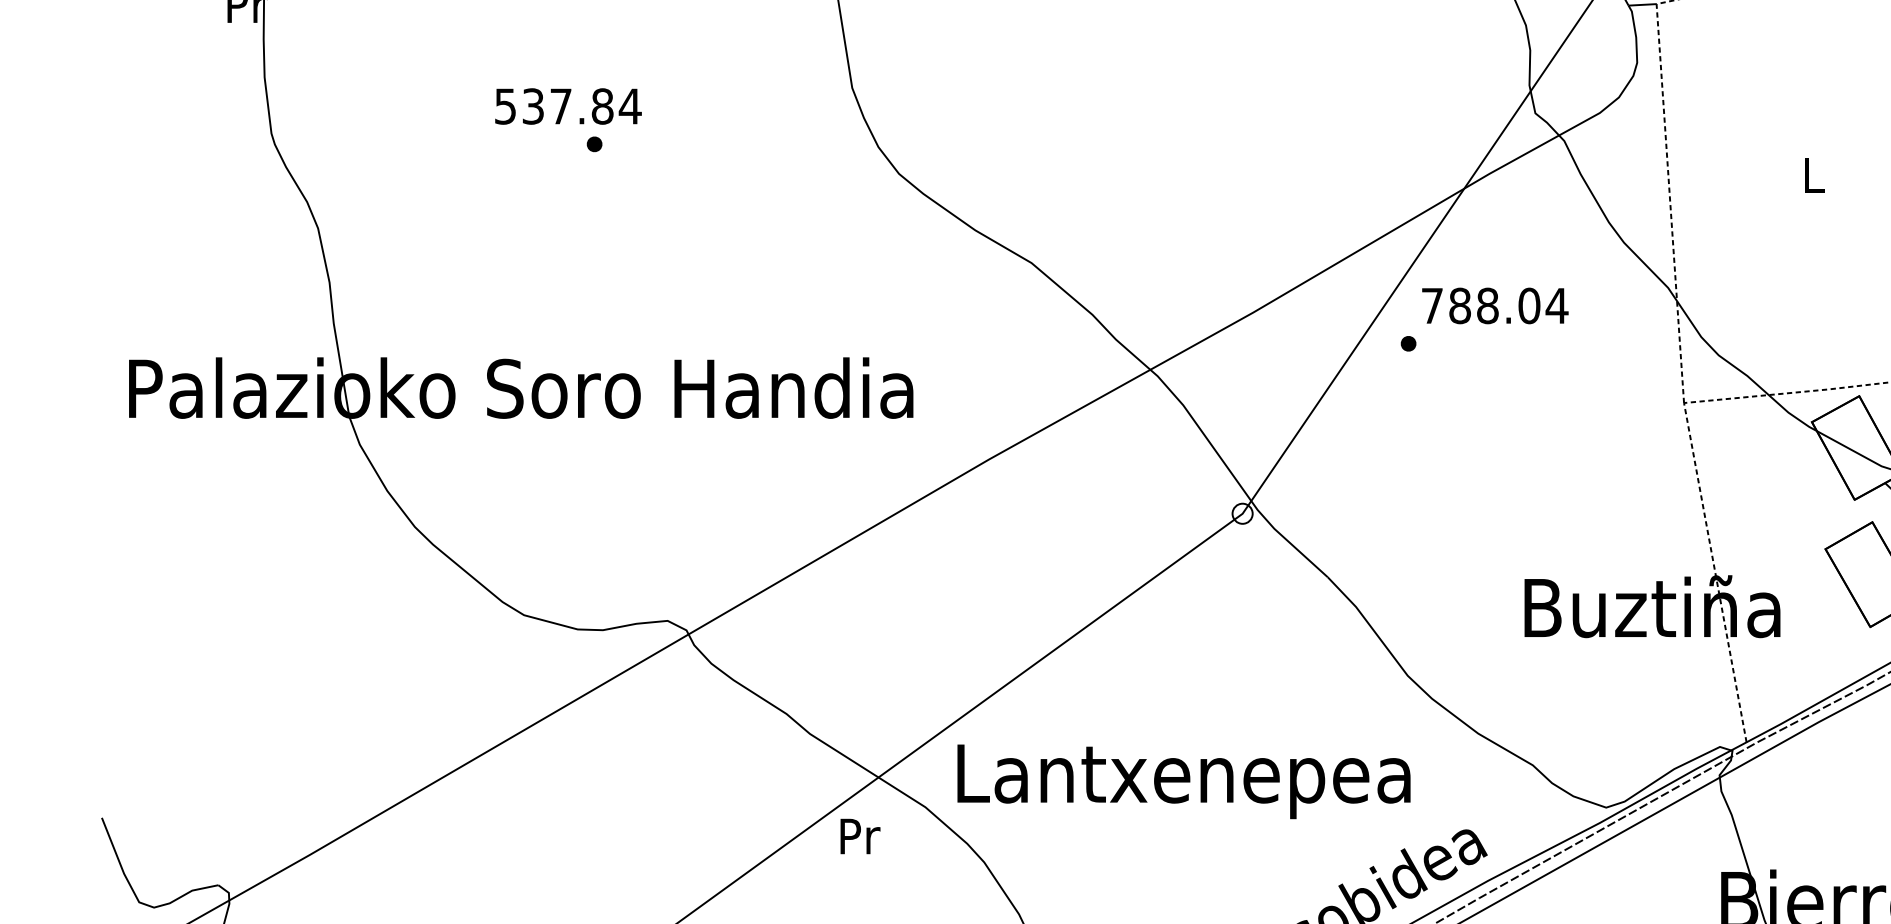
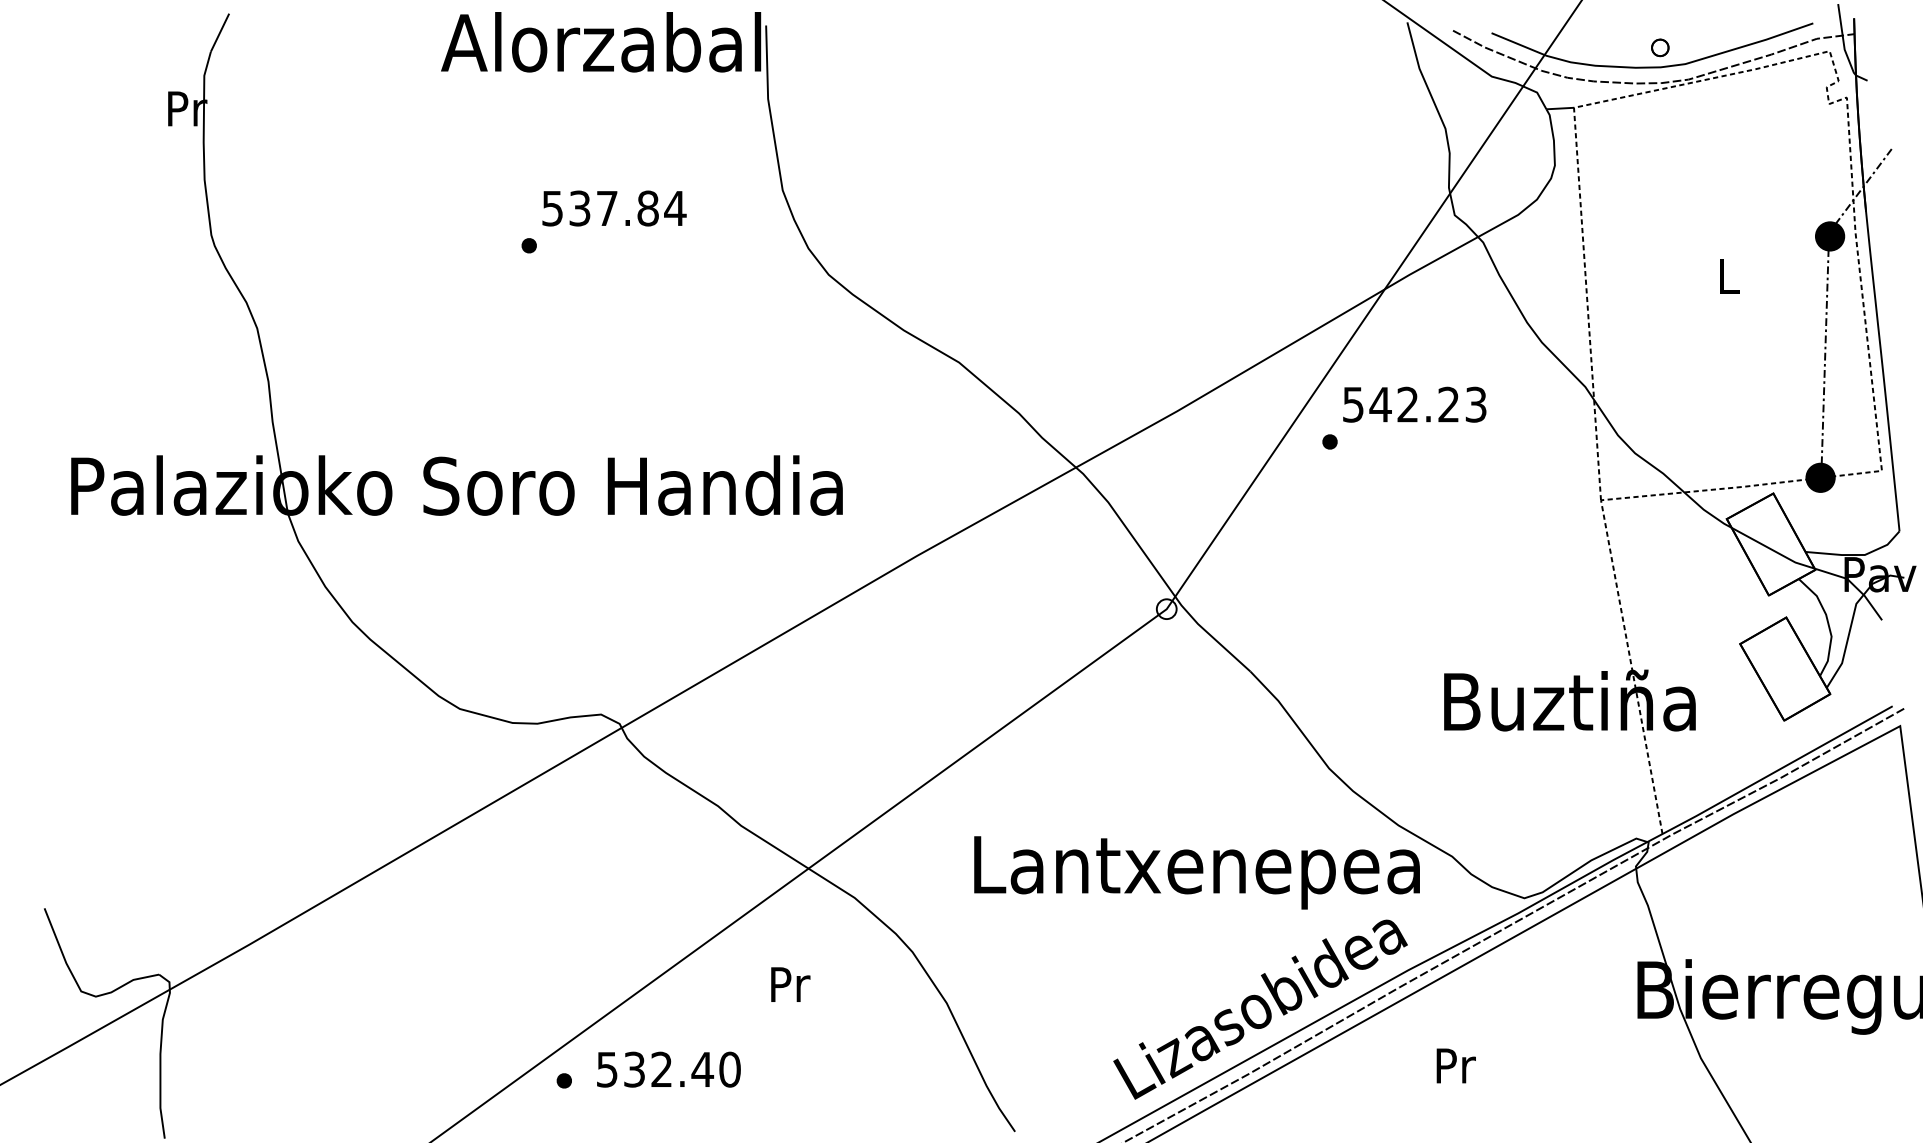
text: (568, 106) -> (614, 208), moved
text: (1495, 305) -> (1415, 404), 788.04 -> 542.23
text: (1183, 781) -> (1196, 872), moved
text: (860, 836) -> (790, 984), moved

